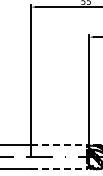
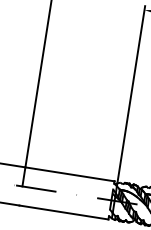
line: (59, 145) -> (70, 174), dashed -> solid
line: (59, 169) -> (64, 213), dashed -> solid

